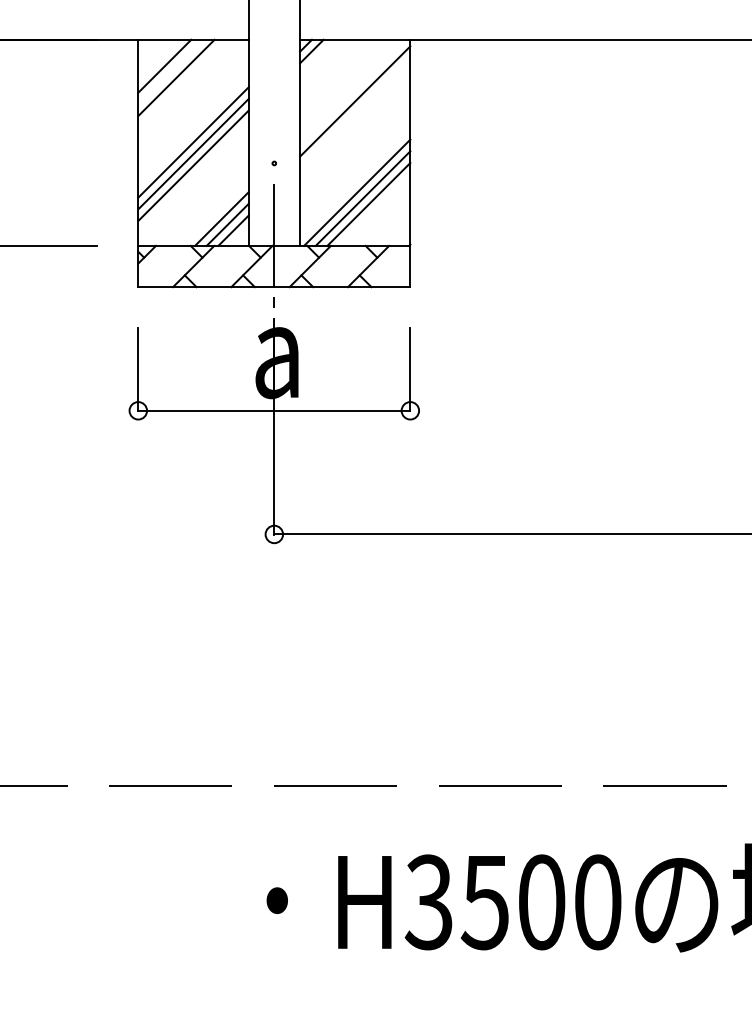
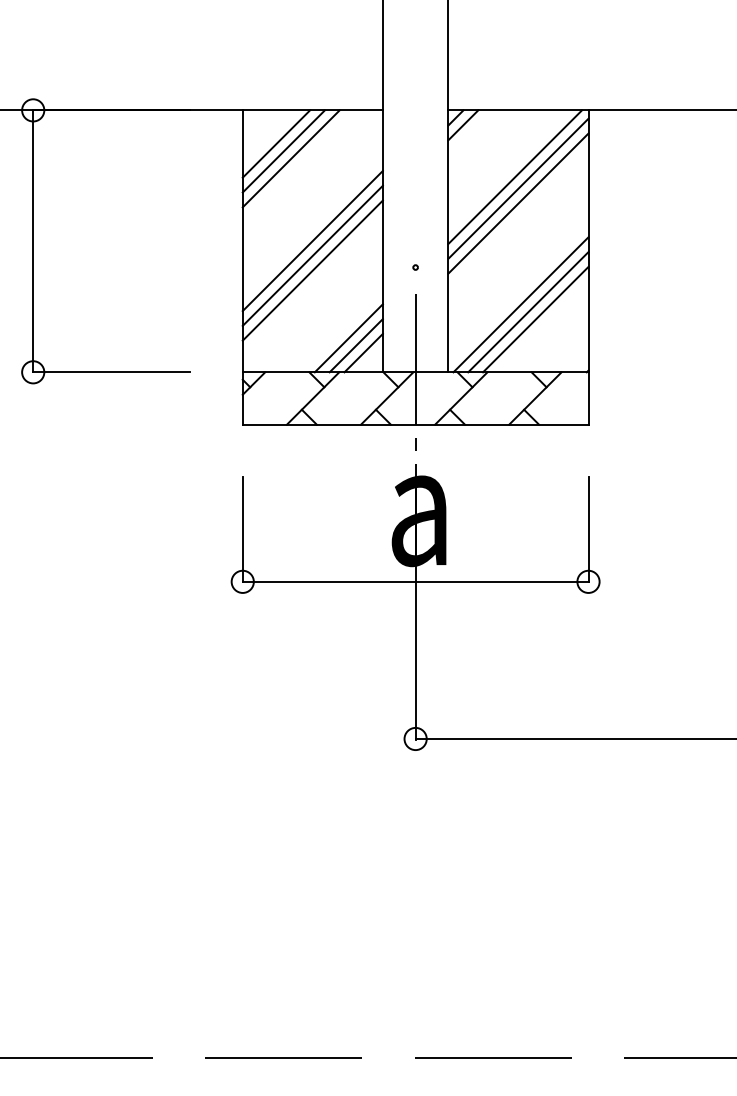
line: (170, 71) -> (283, 150), added
line: (352, 91) -> (514, 176), added
line: (355, 113) -> (518, 204), added

